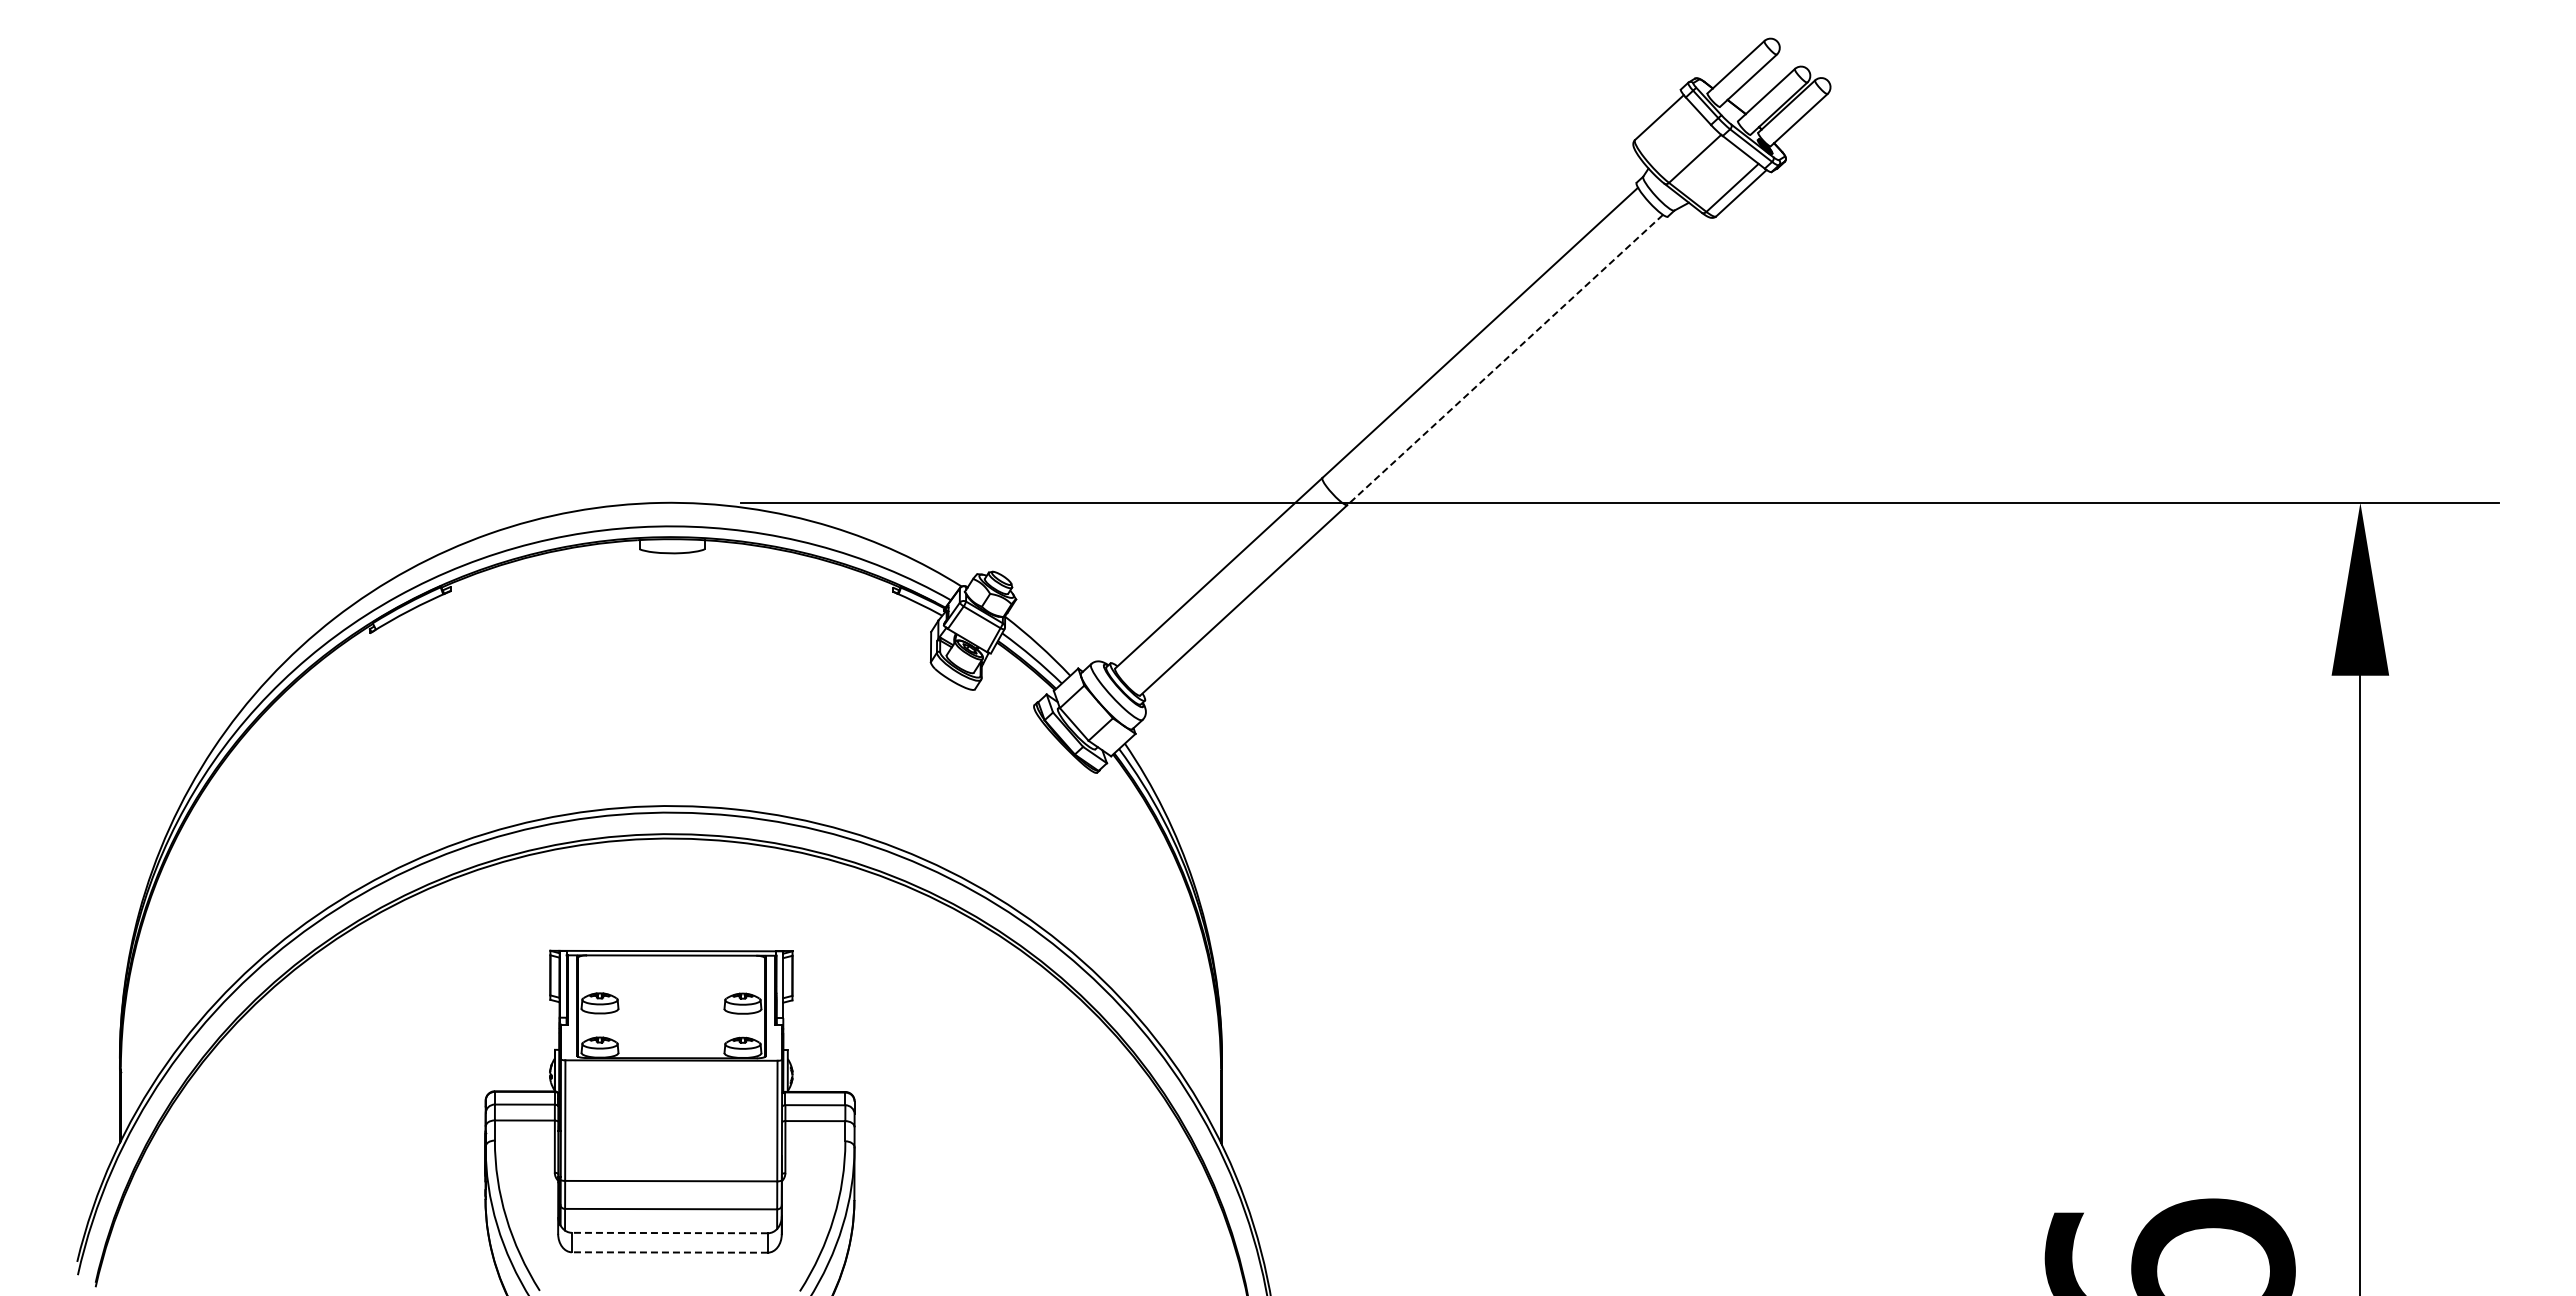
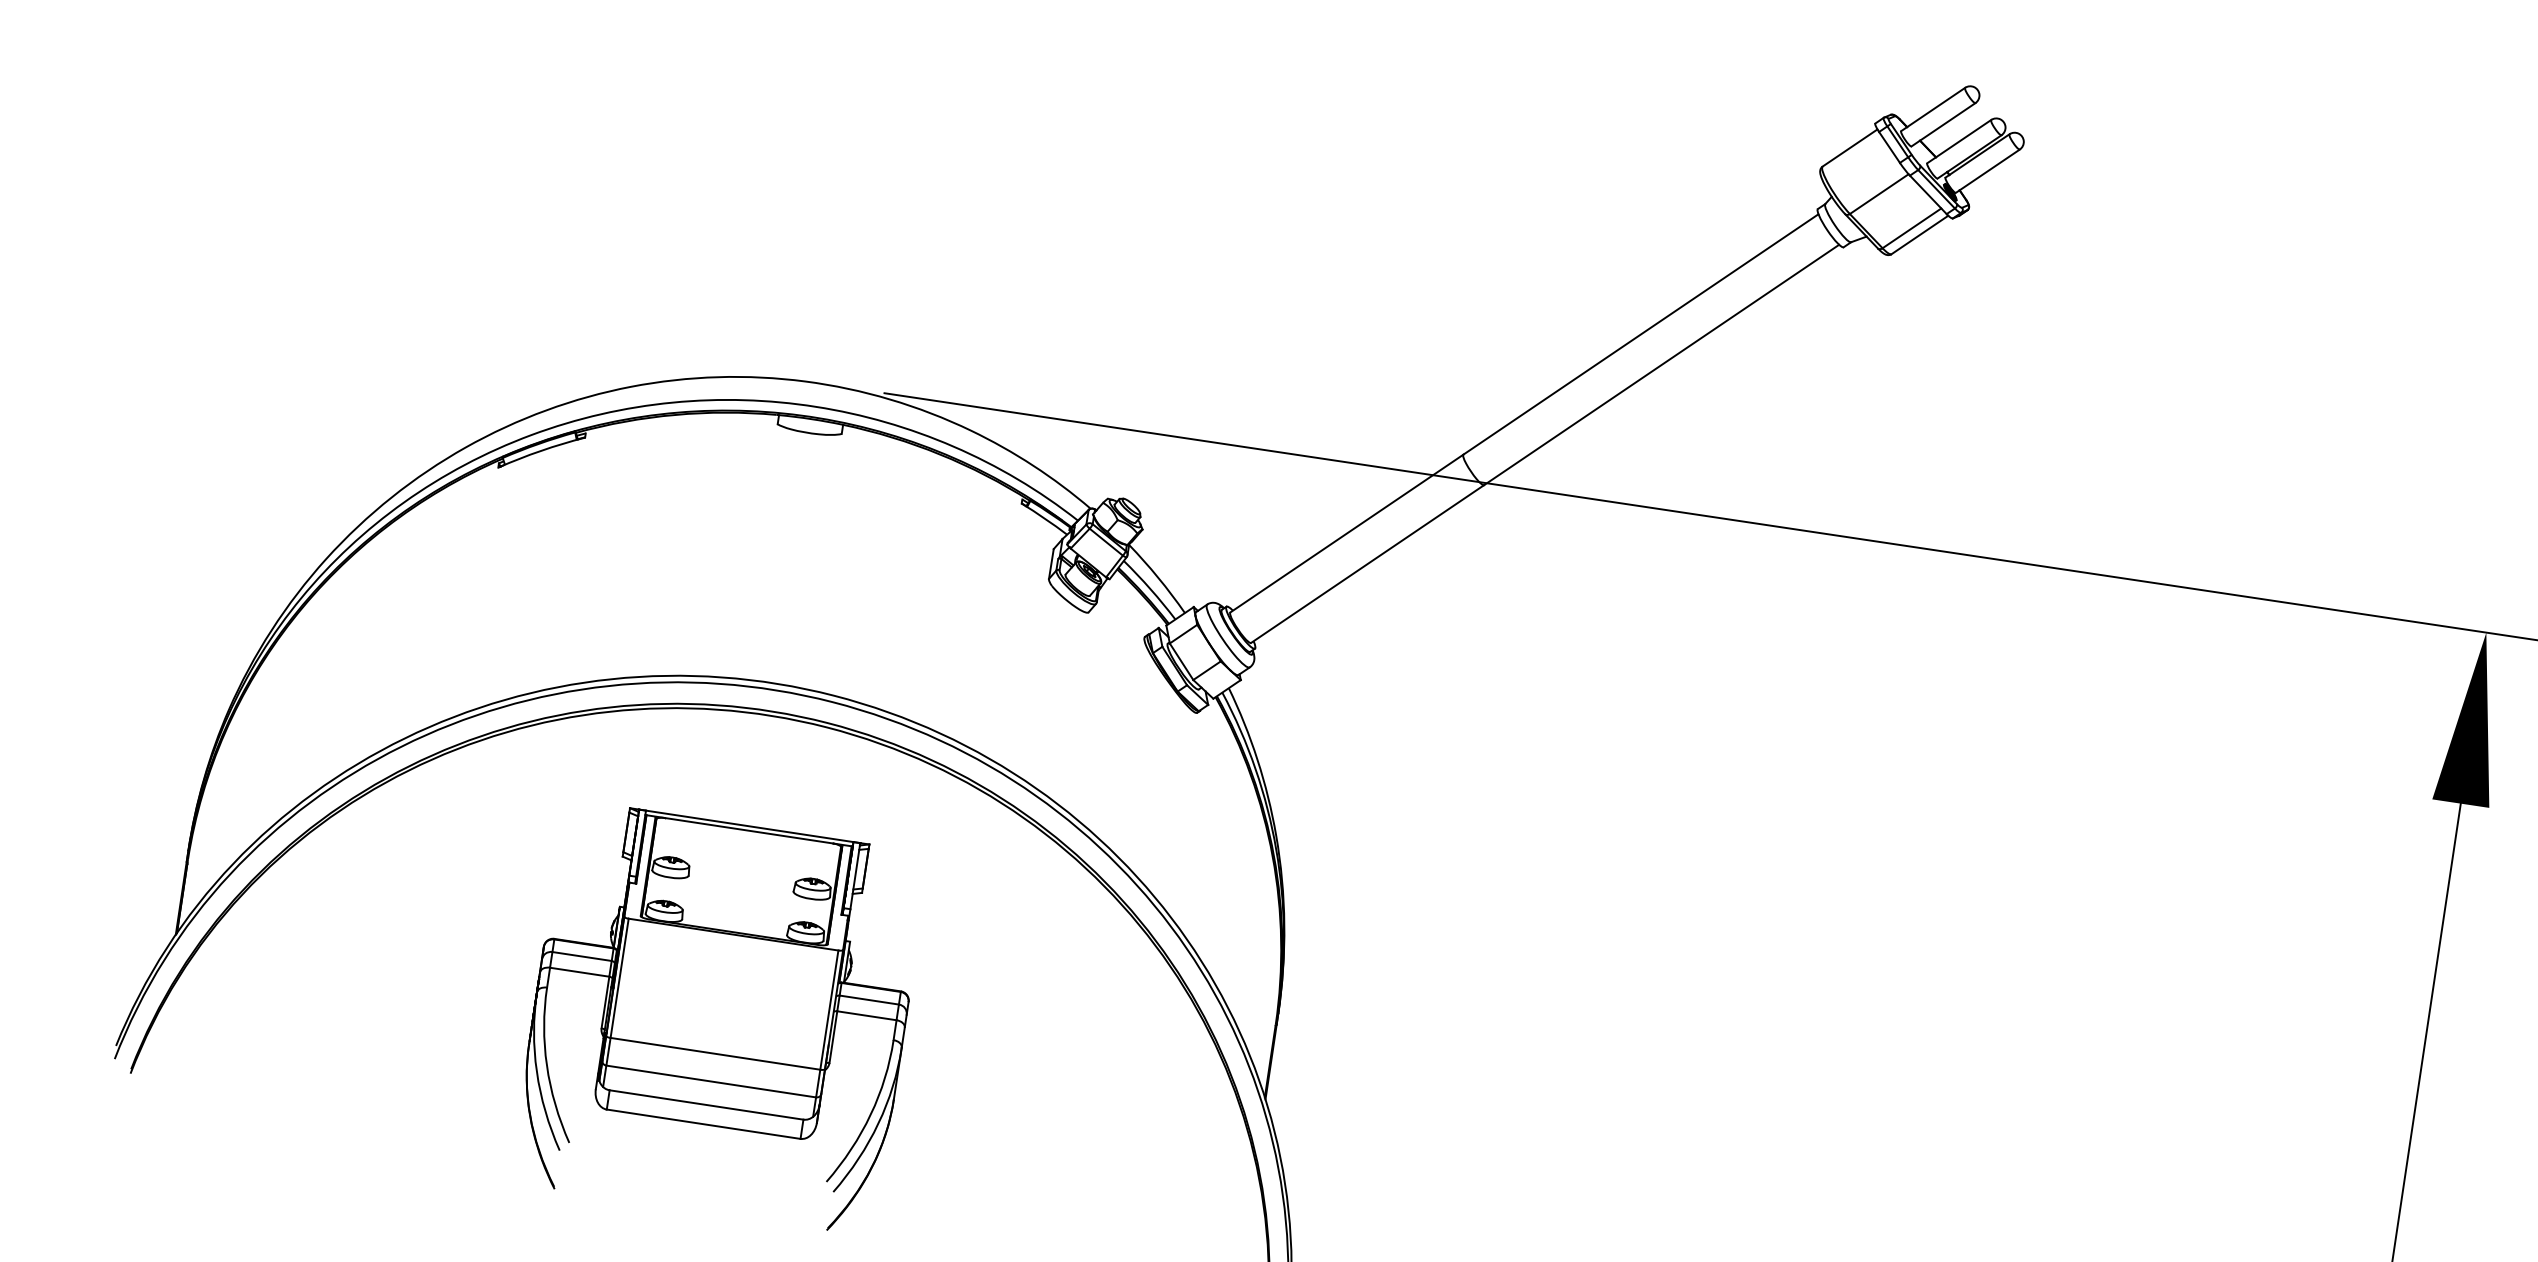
line: (1504, 360) -> (1660, 365), dashed -> solid
line: (669, 1233) -> (706, 1105), dashed -> solid
line: (669, 1252) -> (703, 1124), dashed -> solid

